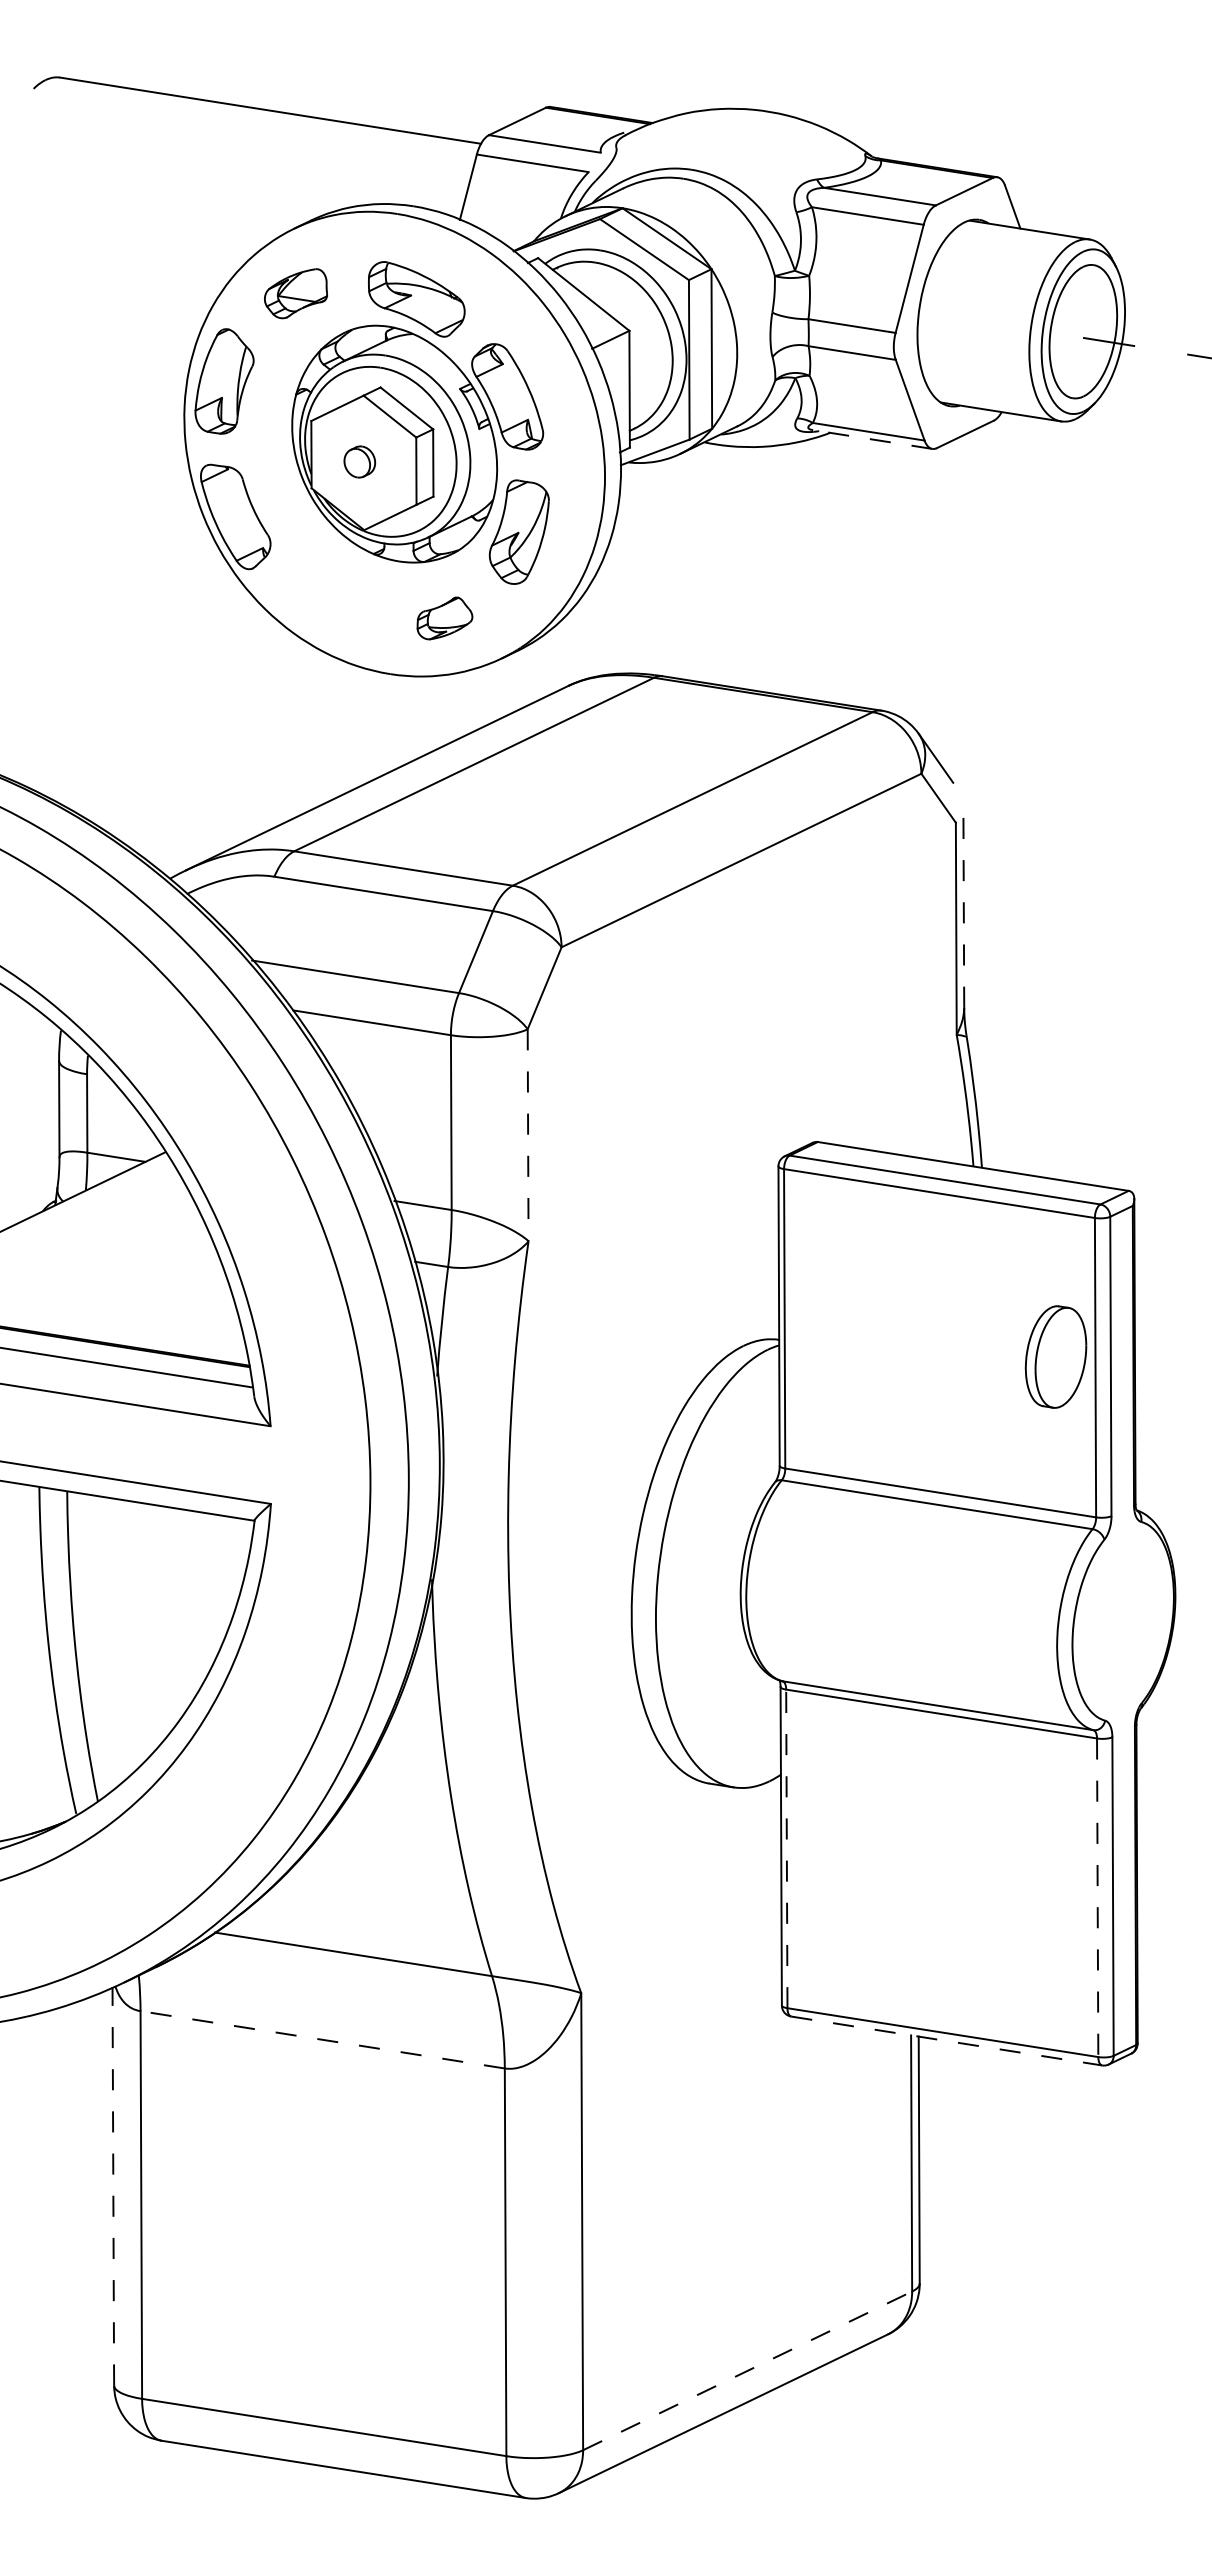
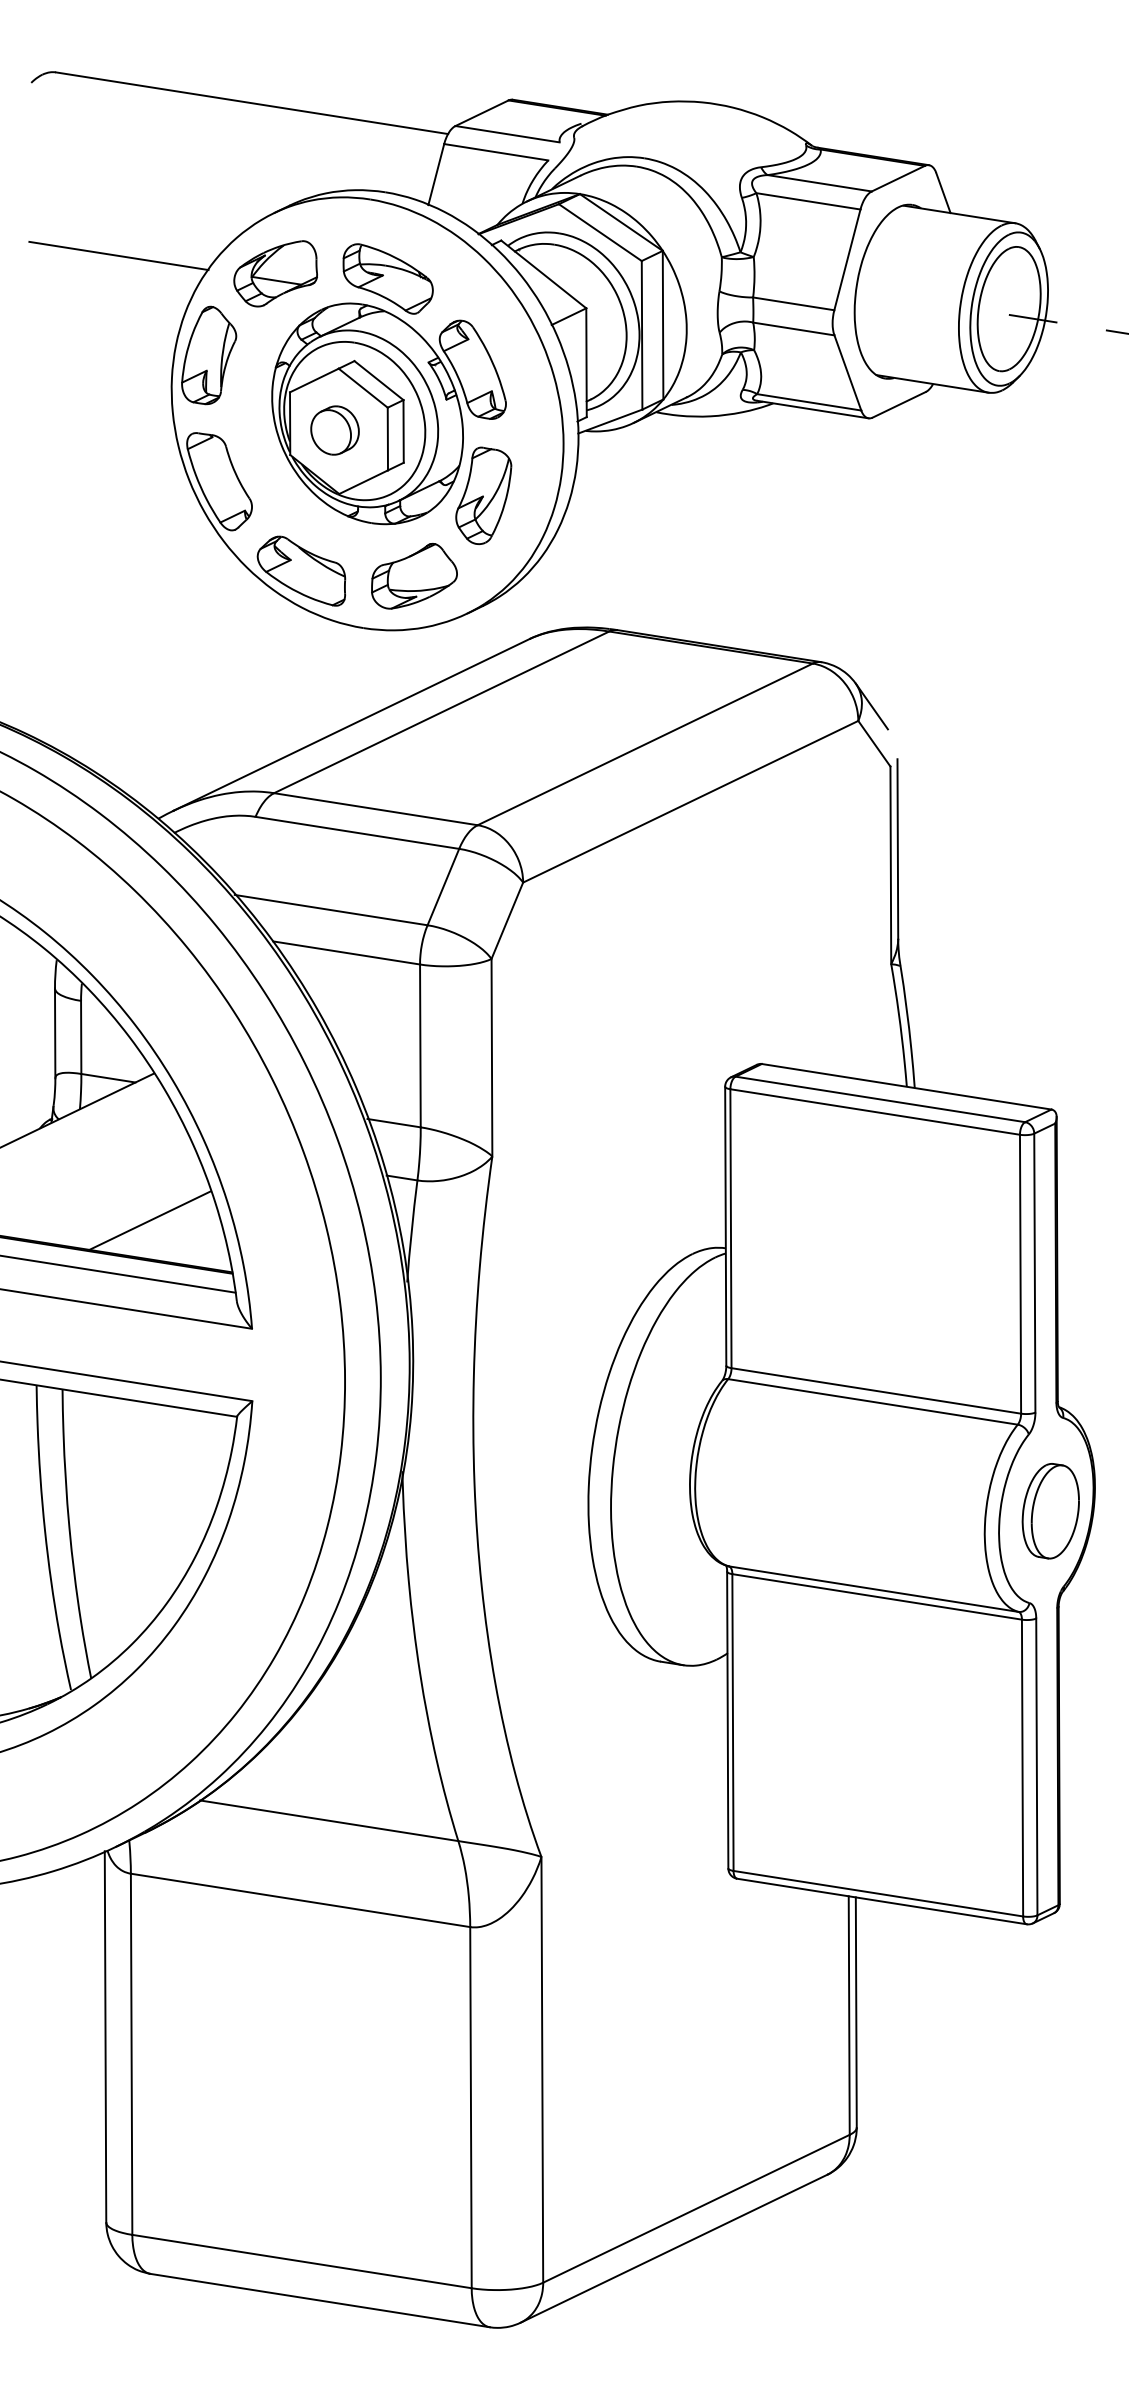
line: (127, 274) -> (118, 255), added
part: (295, 293) -> (275, 273), size x1.43
line: (872, 439) -> (812, 409), dashed -> solid
part: (359, 461) -> (334, 430), size x1.67
part: (323, 612) -> (301, 570), added
part: (444, 618) -> (414, 576), size x1.67
line: (963, 910) -> (897, 848), dashed -> solid
line: (528, 1135) -> (492, 1057), dashed -> solid
line: (161, 1309) -> (150, 1220), added
part: (1055, 1356) -> (1050, 1510), moved
line: (786, 1848) -> (732, 1722), dashed -> solid
line: (1097, 1898) -> (1022, 1768), dashed -> solid
line: (322, 2039) -> (300, 1900), dashed -> solid
line: (947, 2041) -> (882, 1901), dashed -> solid
line: (113, 2185) -> (105, 2036), dashed -> solid
line: (747, 2370) -> (696, 2208), dashed -> solid

